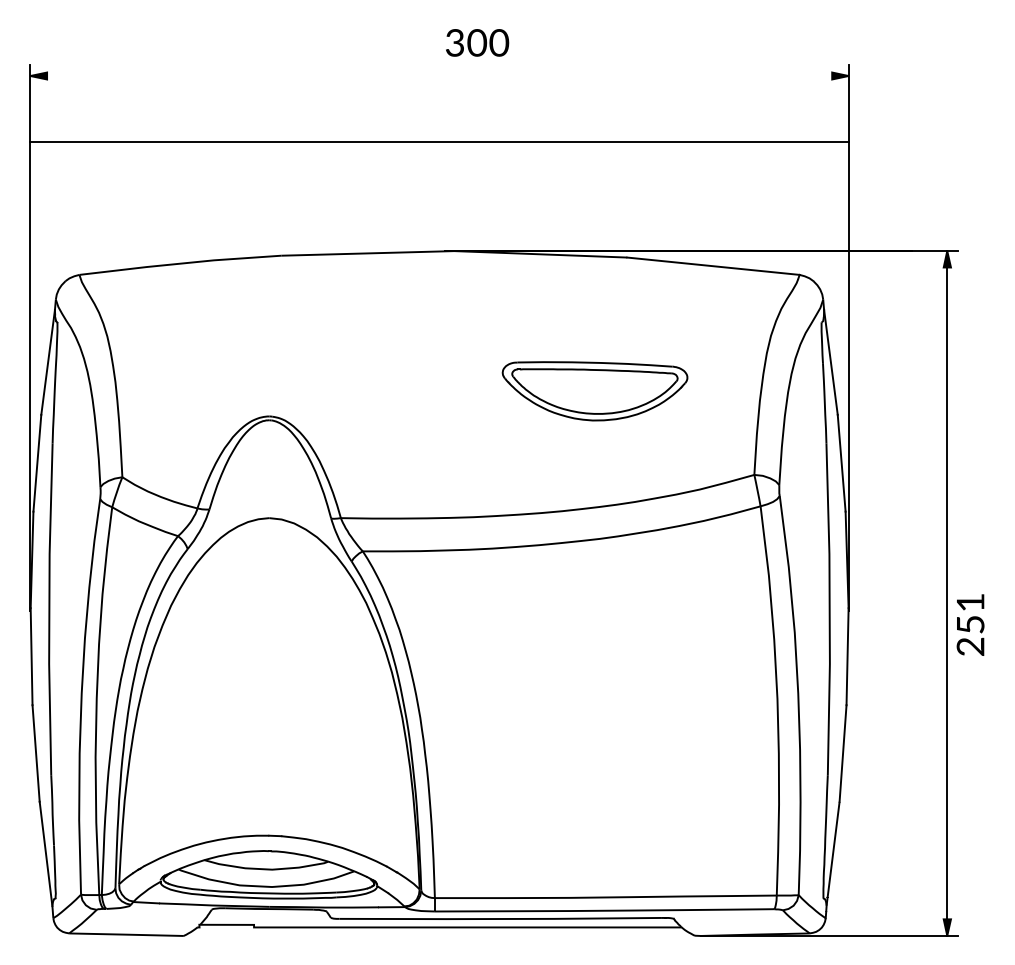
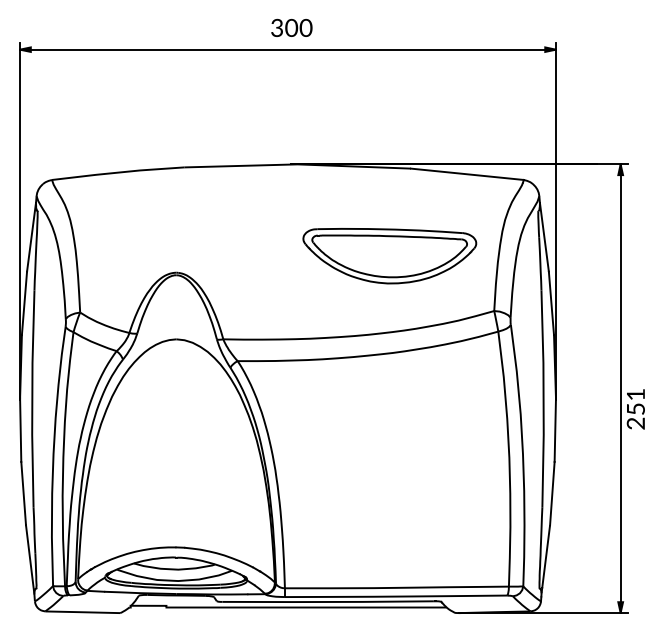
text: (476, 42) -> (291, 27), moved
line: (438, 141) -> (287, 49), moved
part: (594, 391) -> (389, 256), size x1.43

